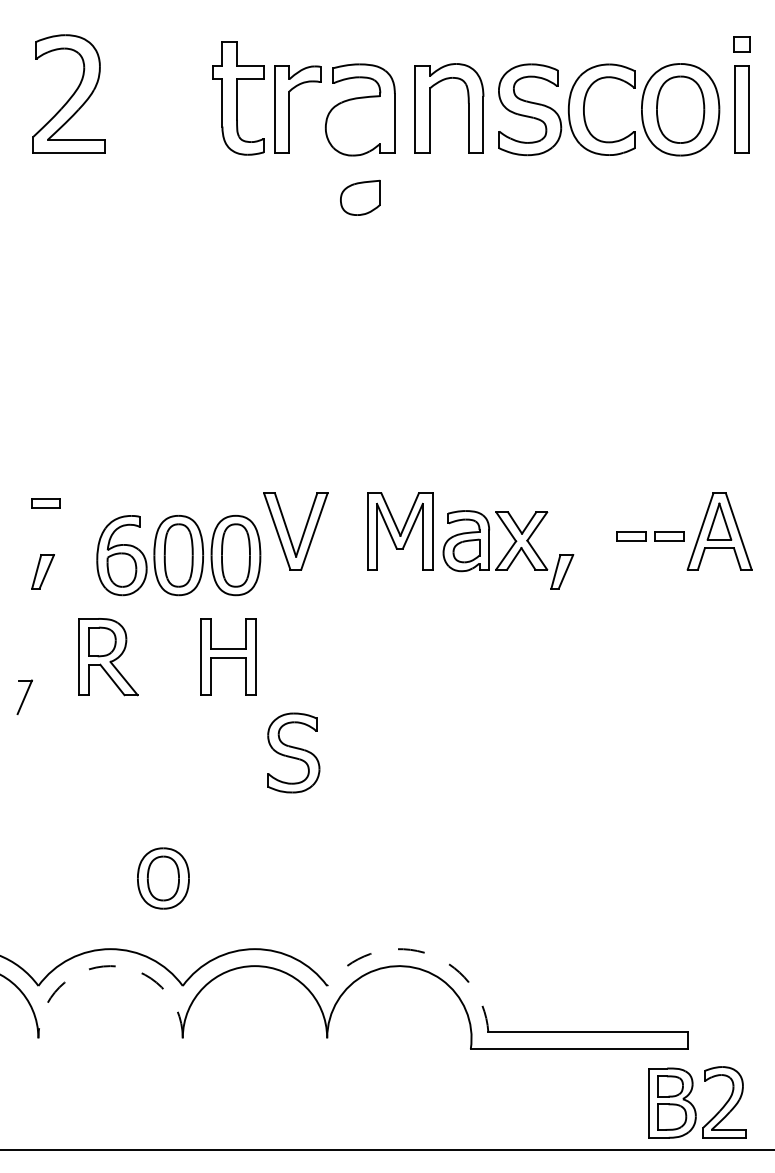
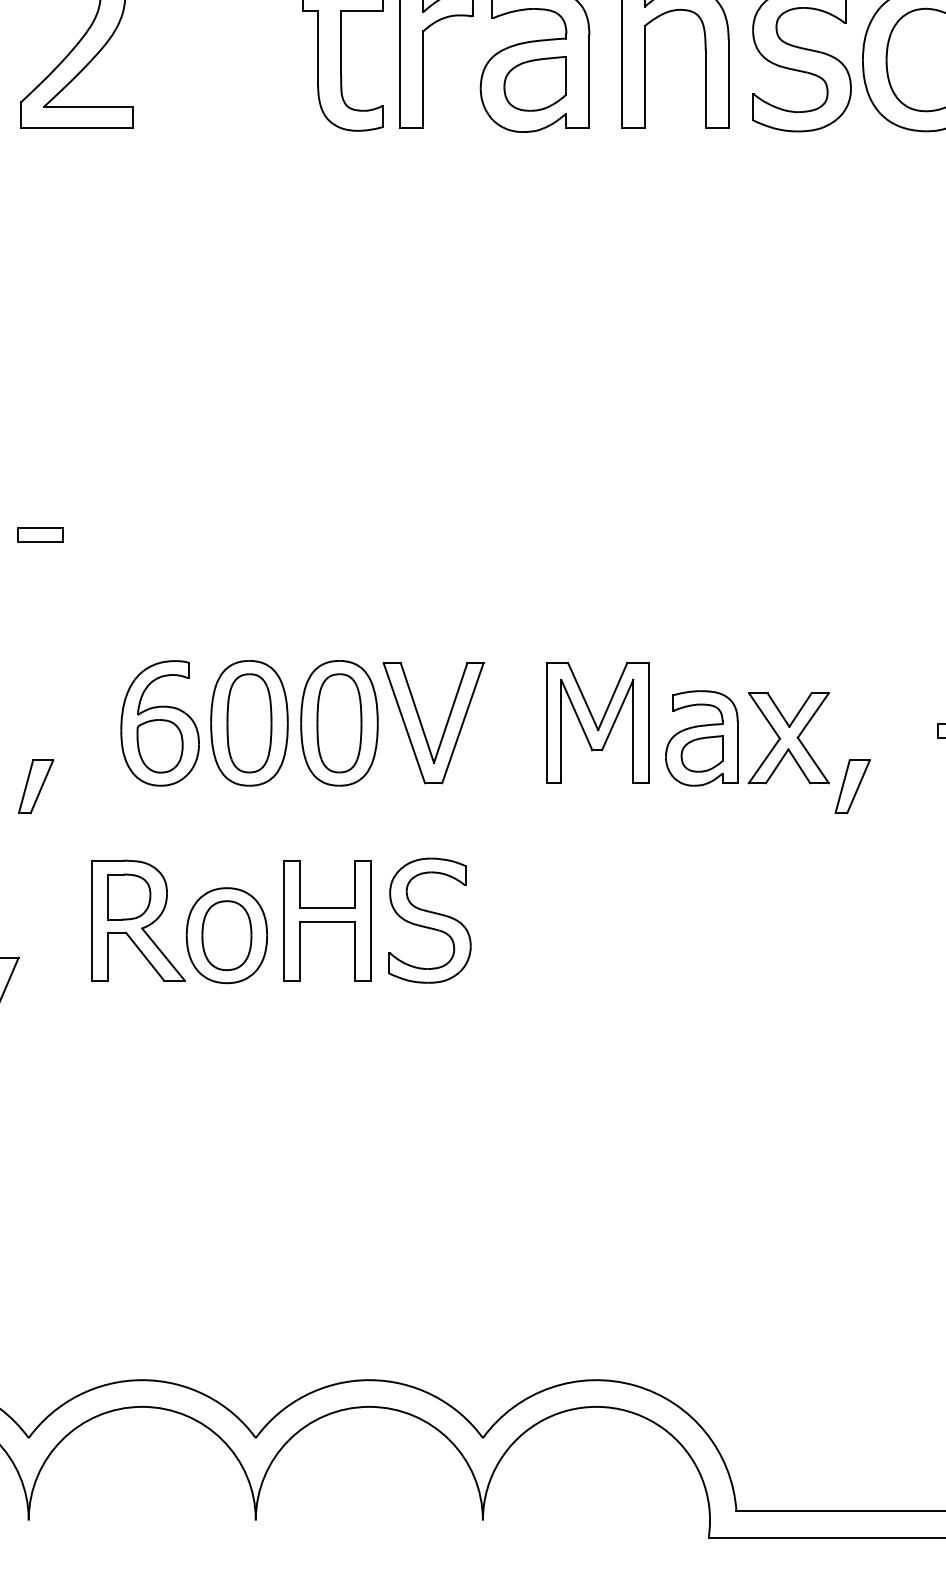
part: (360, 197) -> (535, 83), moved
part: (45, 503) -> (39, 534), moved
part: (178, 555) -> (249, 723), moved
part: (293, 752) -> (429, 919), moved
part: (163, 878) -> (227, 935), moved
arc: (424, 952) -> (635, 1385), dashed -> solid
arc: (110, 966) -> (142, 1407), dashed -> solid

